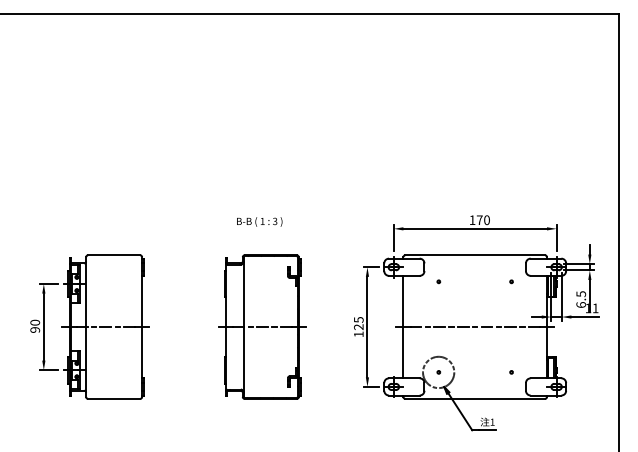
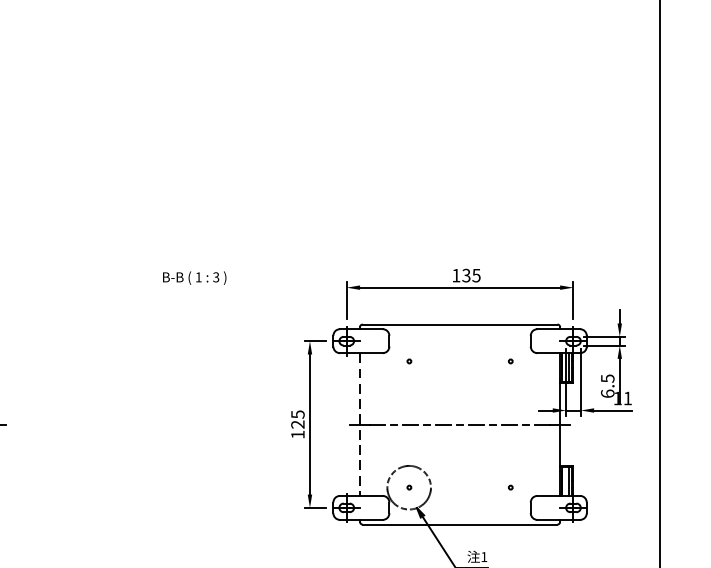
text: (482, 220) -> (470, 276), 170 -> 135
text: (259, 221) -> (194, 277), moved
part: (262, 326) -> (163, 423), removed
line: (403, 327) -> (360, 425), solid -> dashed

